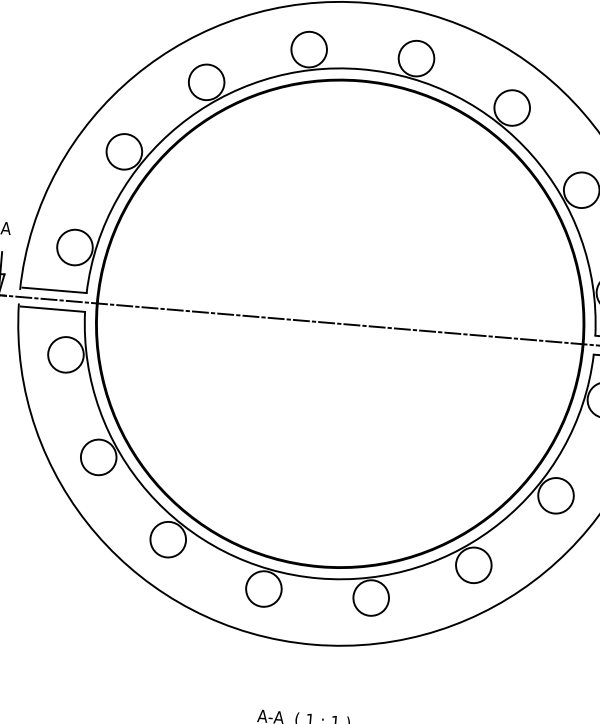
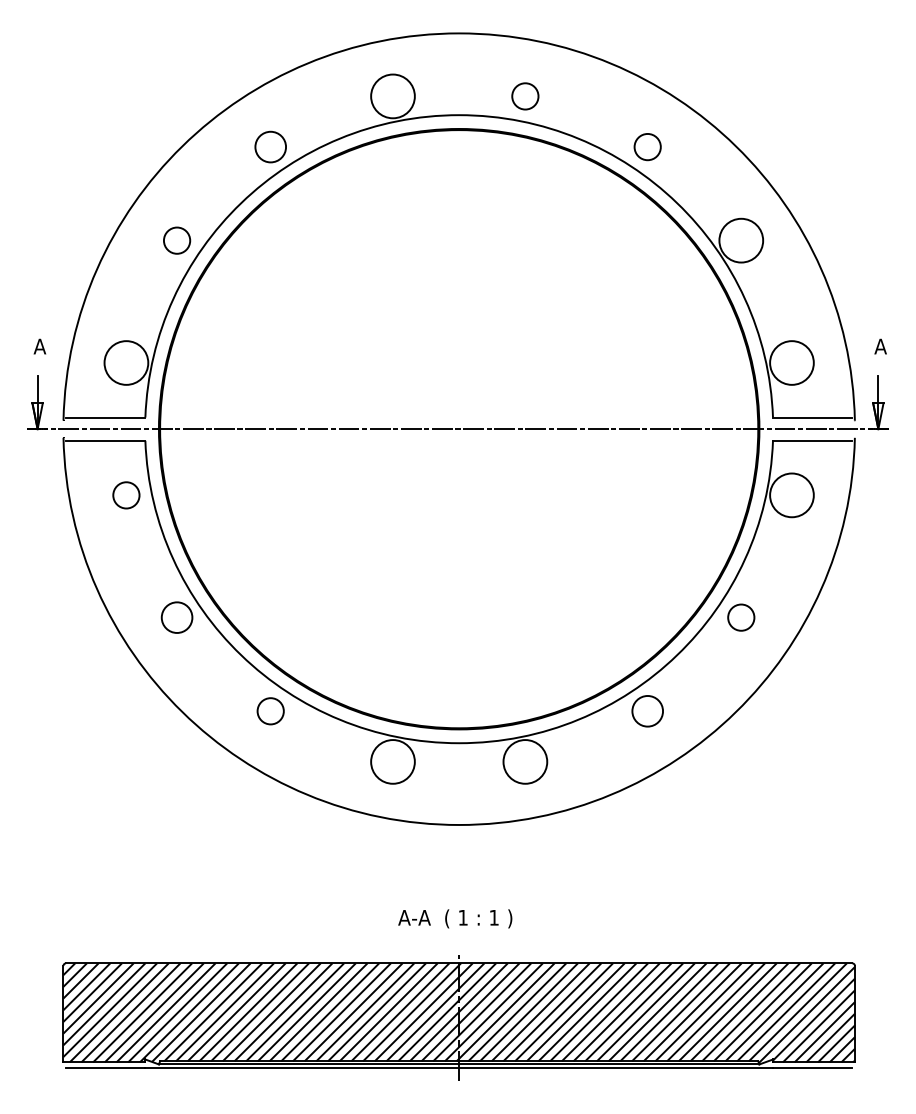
circle: (416, 58) -> (525, 96), size x0.6
circle: (206, 81) -> (270, 146), size x0.7
circle: (512, 107) -> (647, 146), size x0.6
circle: (123, 151) -> (176, 240), size x0.6
circle: (66, 354) -> (126, 495), size x0.6
circle: (98, 457) -> (176, 617), size x0.7
circle: (556, 495) -> (741, 617), size x0.6
circle: (168, 539) -> (270, 711), size x0.6
circle: (473, 565) -> (647, 711), size x0.7

